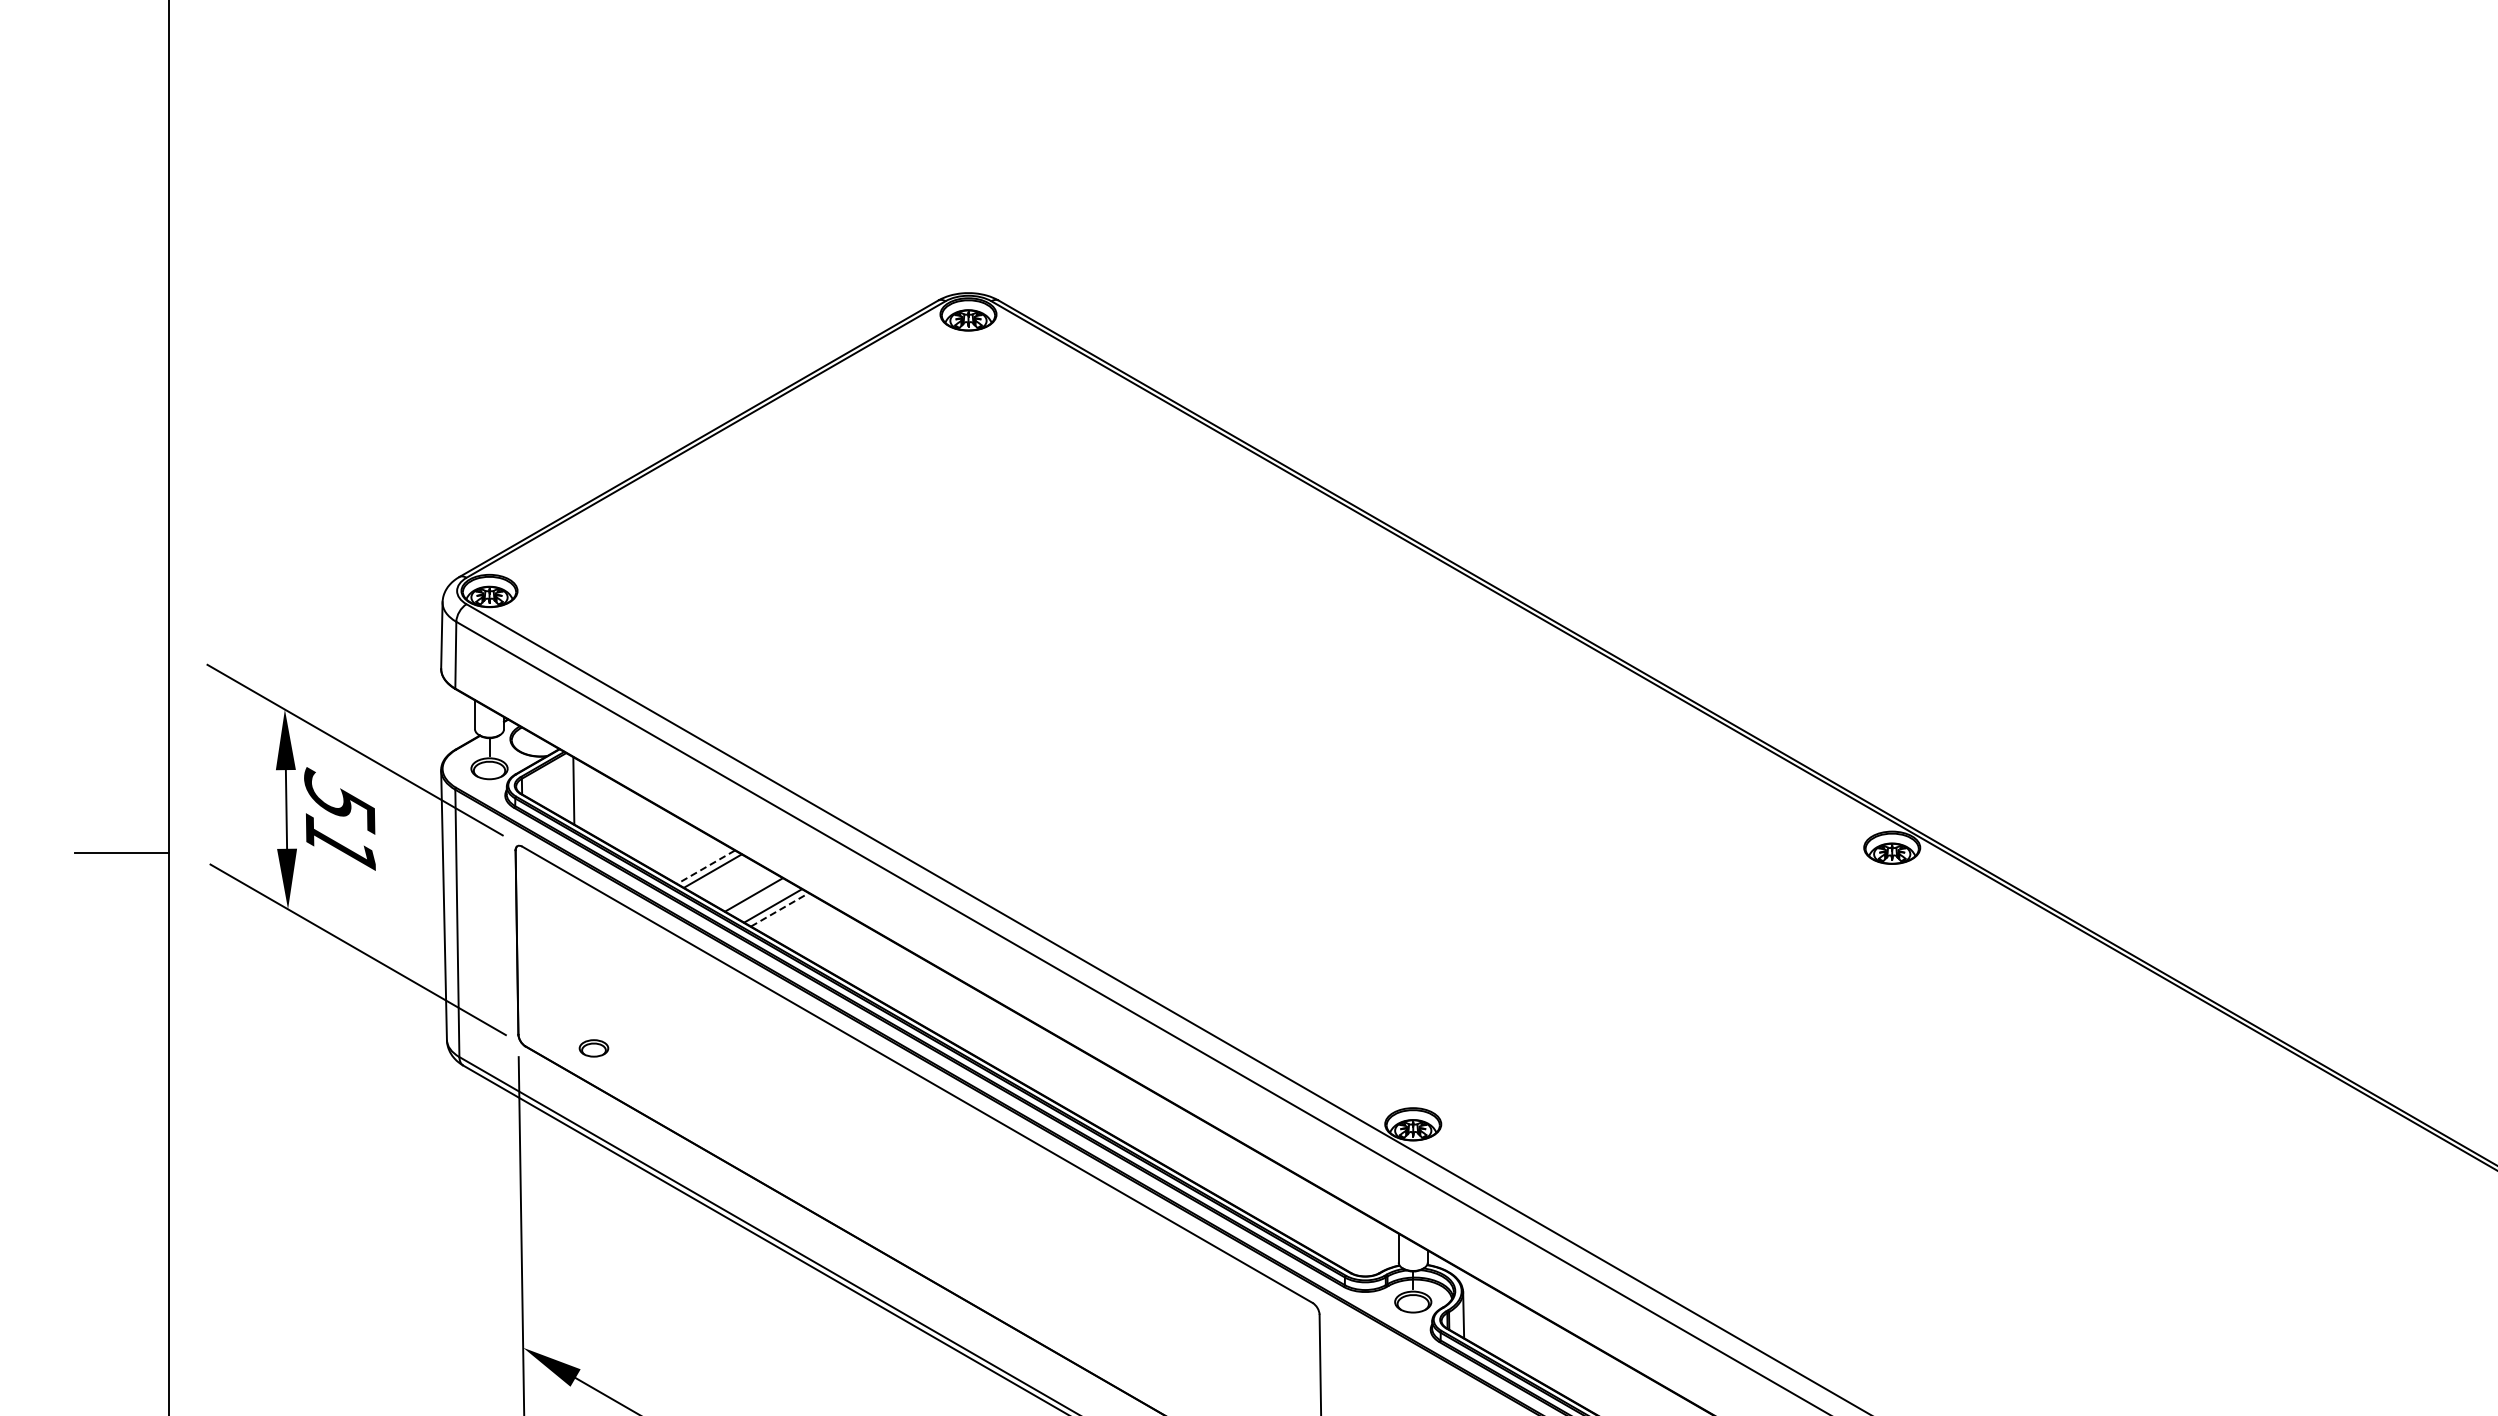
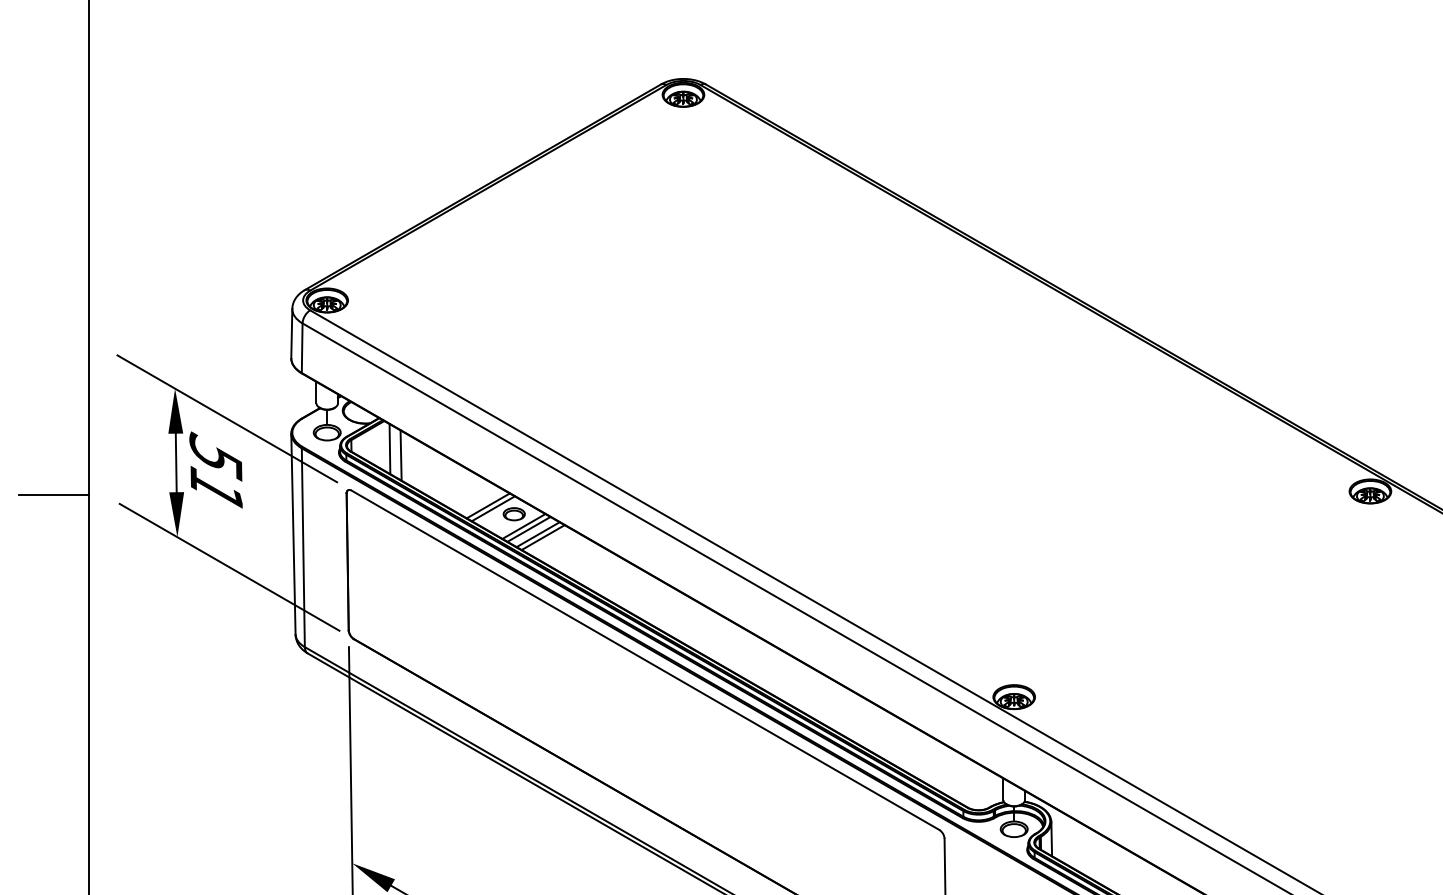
line: (588, 799) -> (400, 455), added
line: (705, 867) -> (487, 506), dashed -> solid
line: (760, 898) -> (528, 529), added
line: (780, 909) -> (543, 537), dashed -> solid
part: (593, 1048) -> (513, 514), moved

